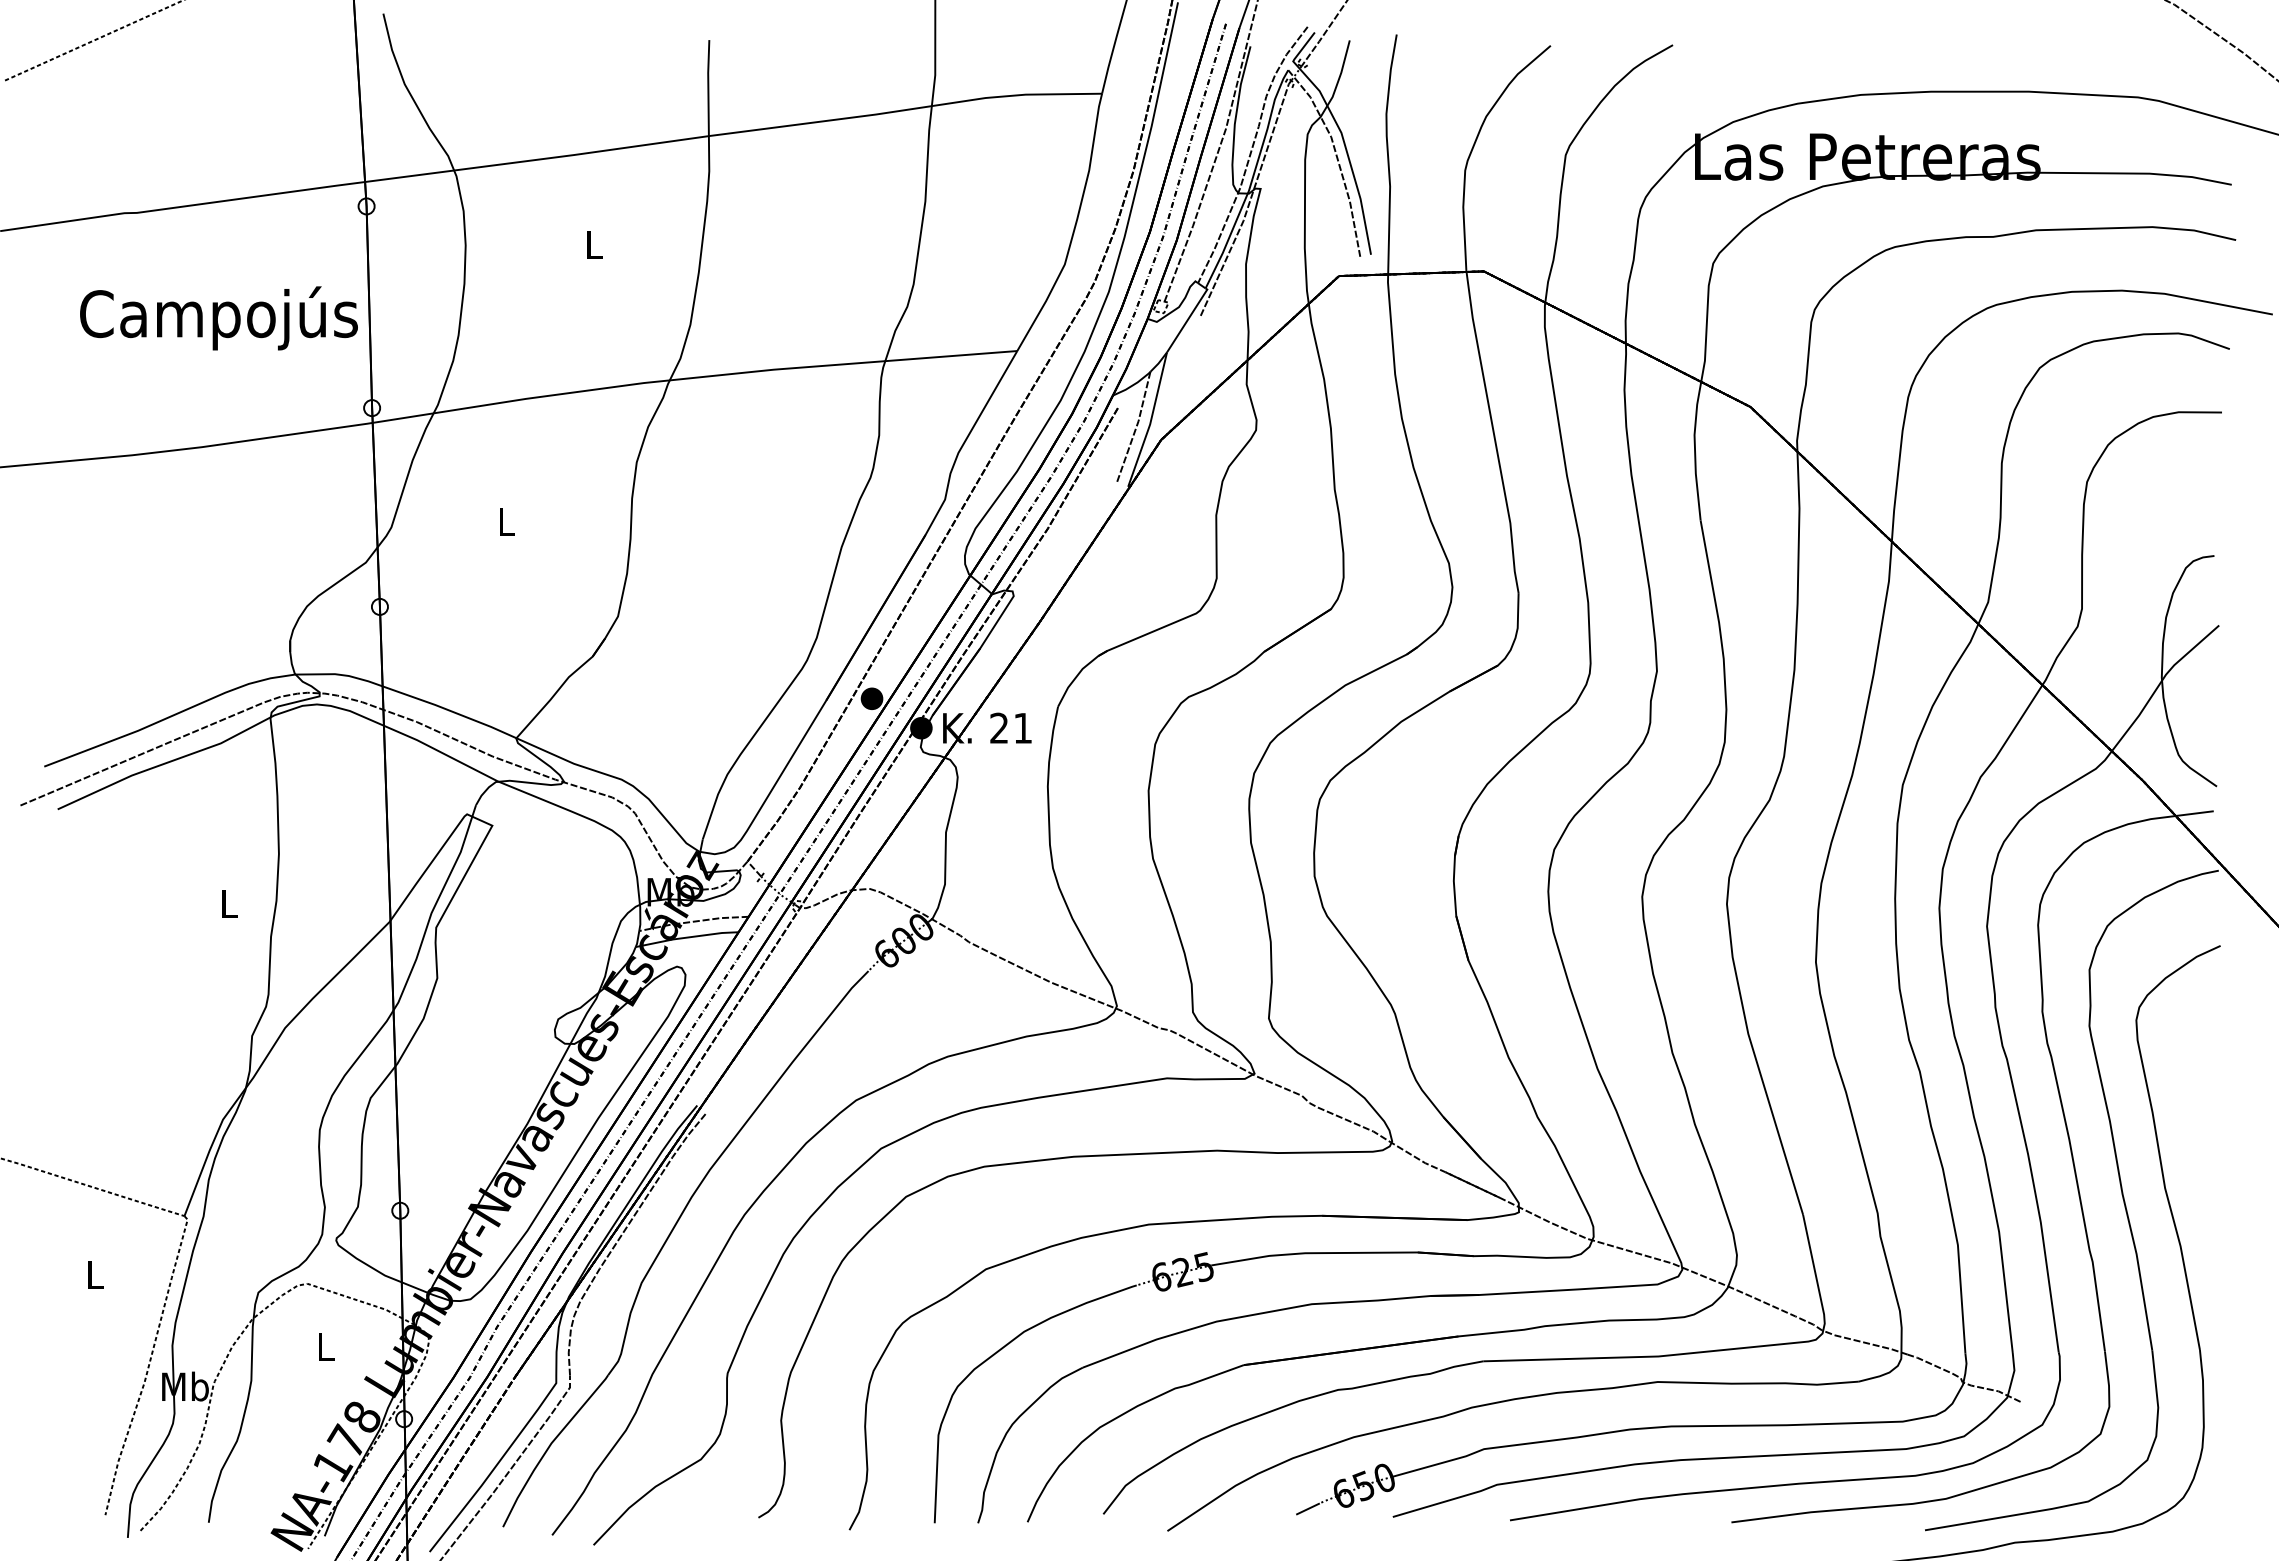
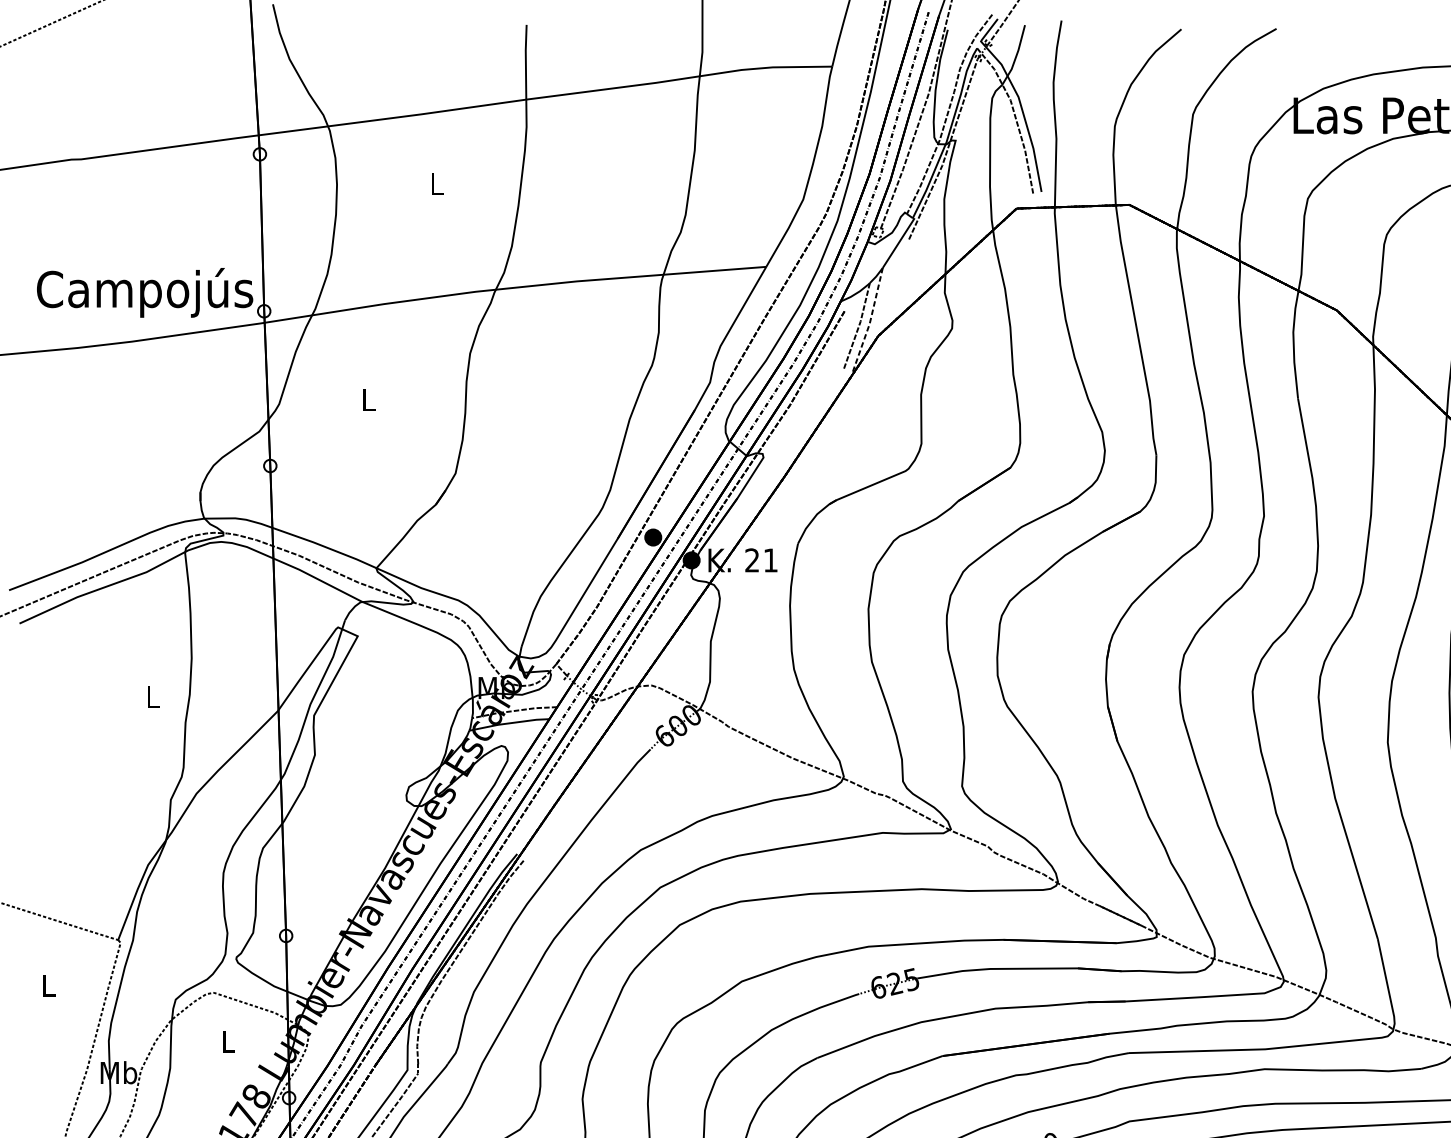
text: (218, 318) -> (144, 292), moved
line: (1150, 421) -> (869, 321), solid -> dashed

